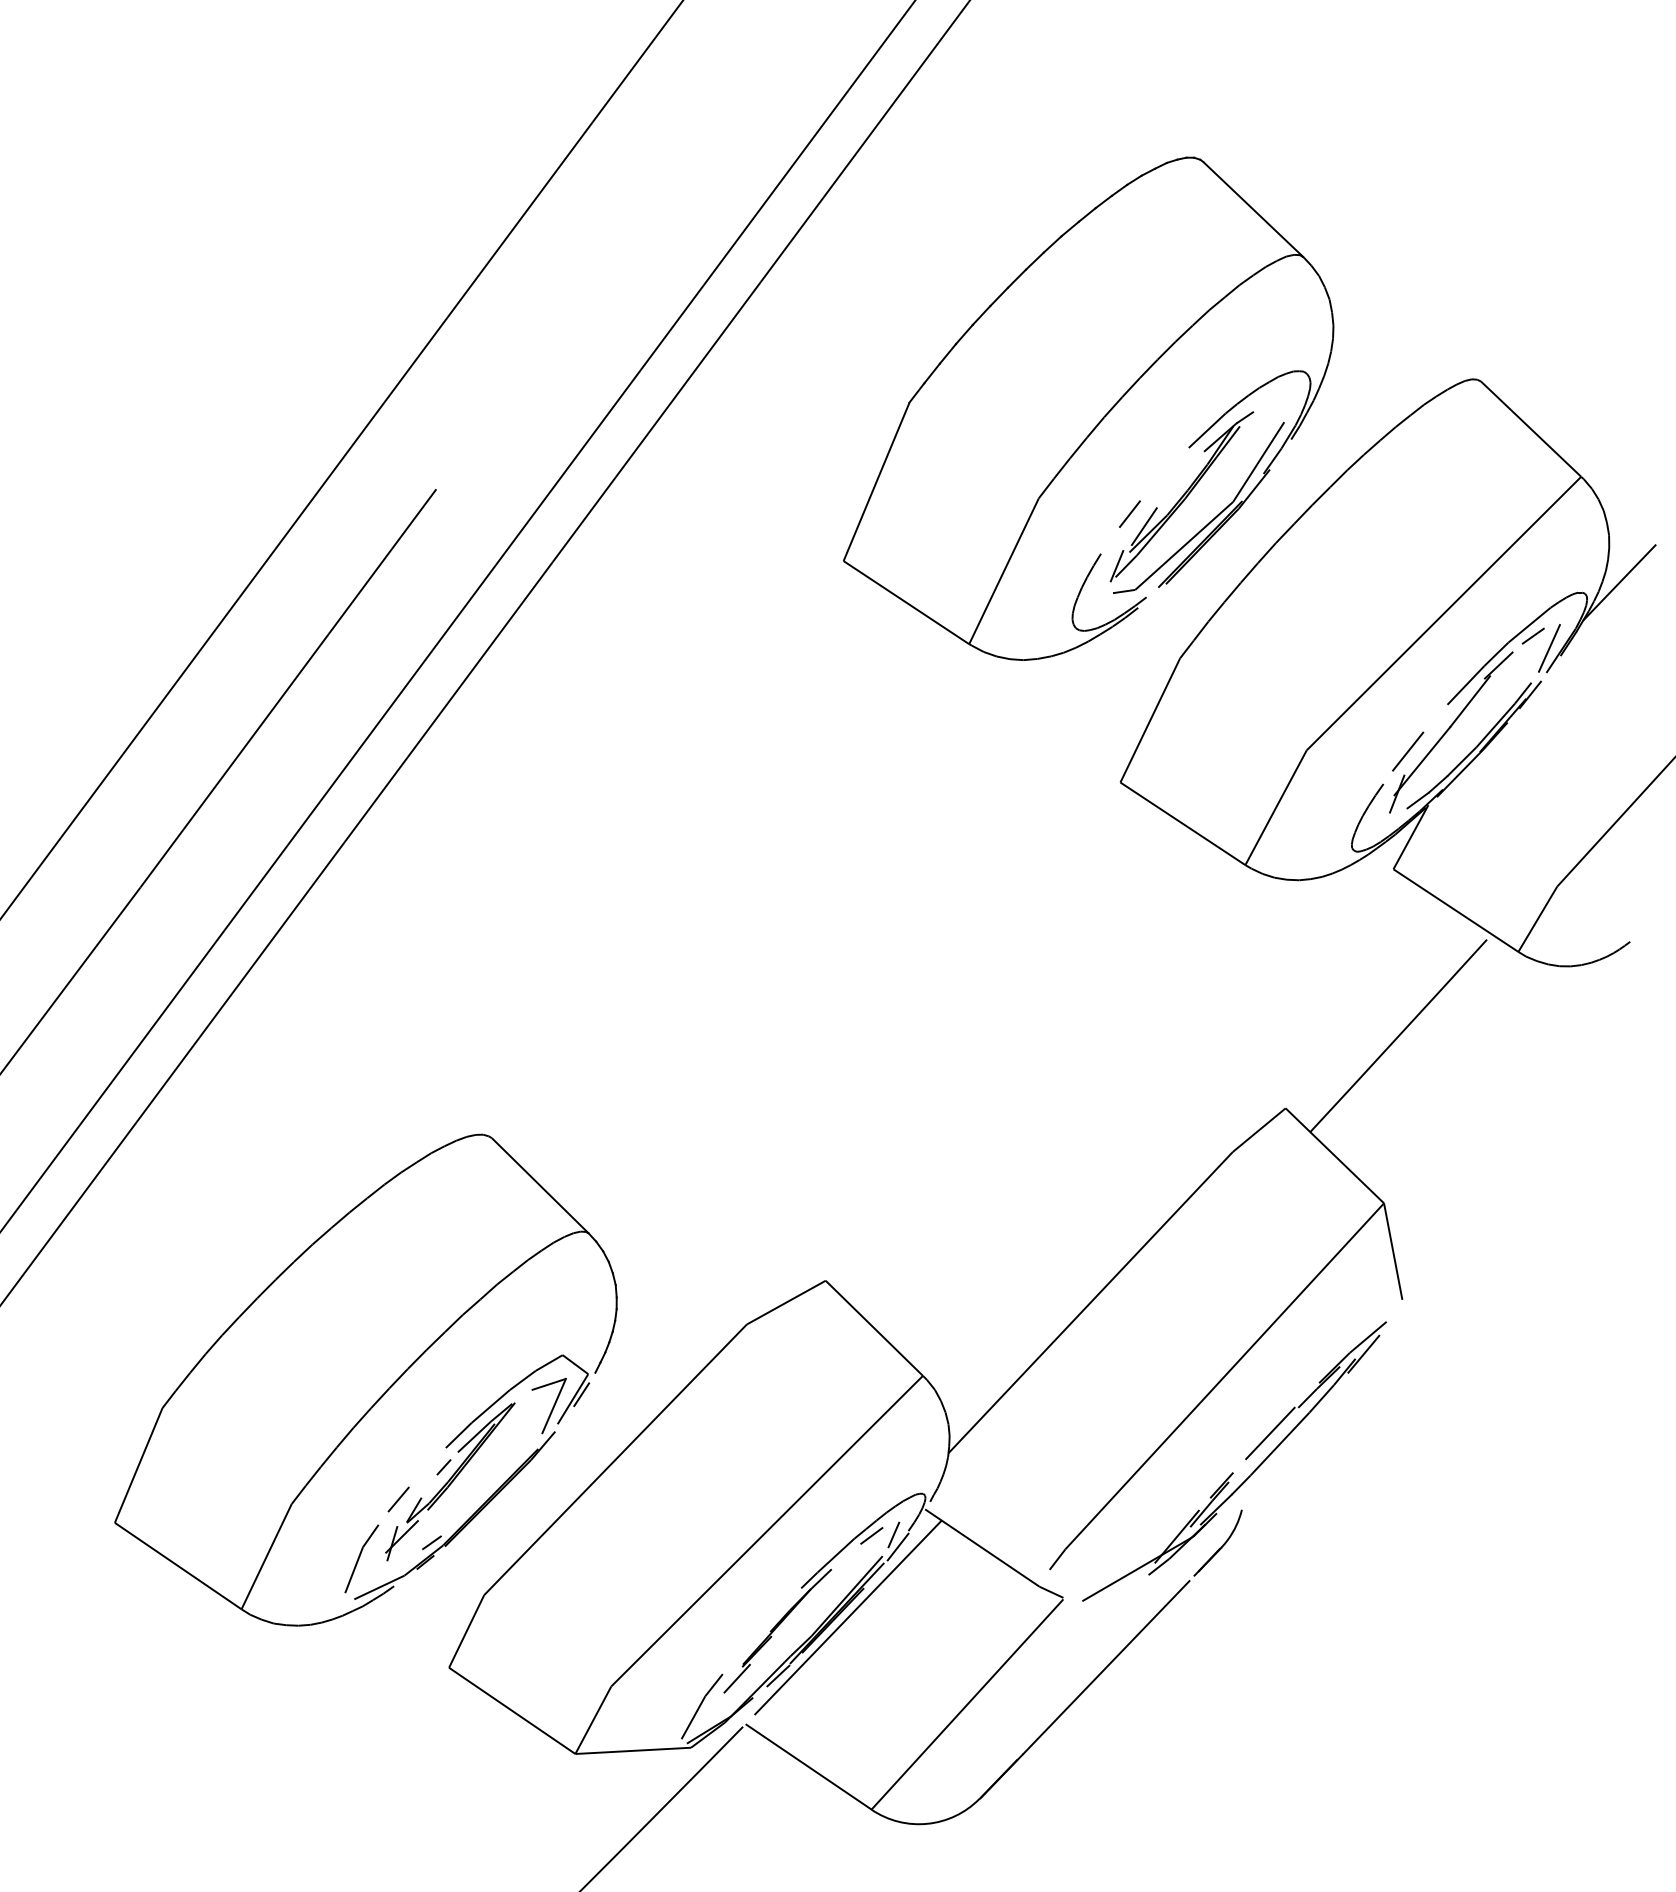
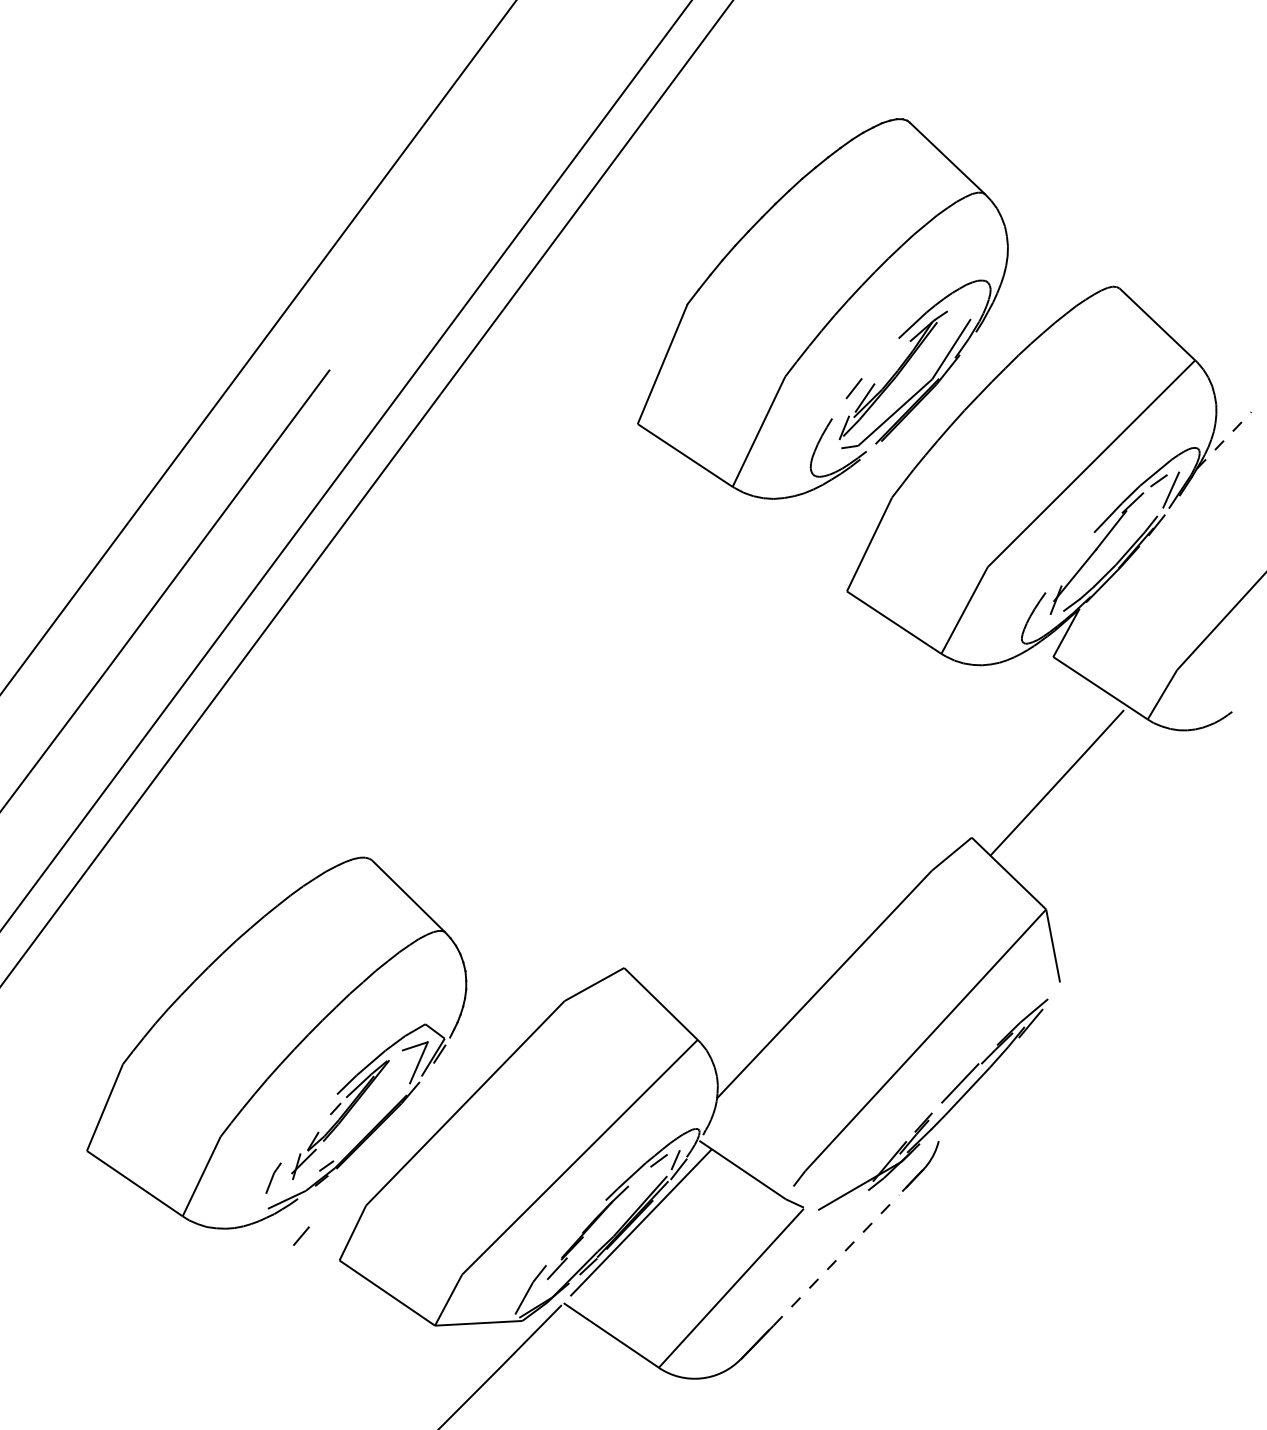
line: (1619, 582) -> (1224, 440), solid -> dashed
line: (1407, 751) -> (1063, 567), removed
line: (398, 1499) -> (301, 1236), moved
part: (361, 1558) -> (273, 1177), size x0.6
line: (1106, 1667) -> (836, 1260), solid -> dashed

